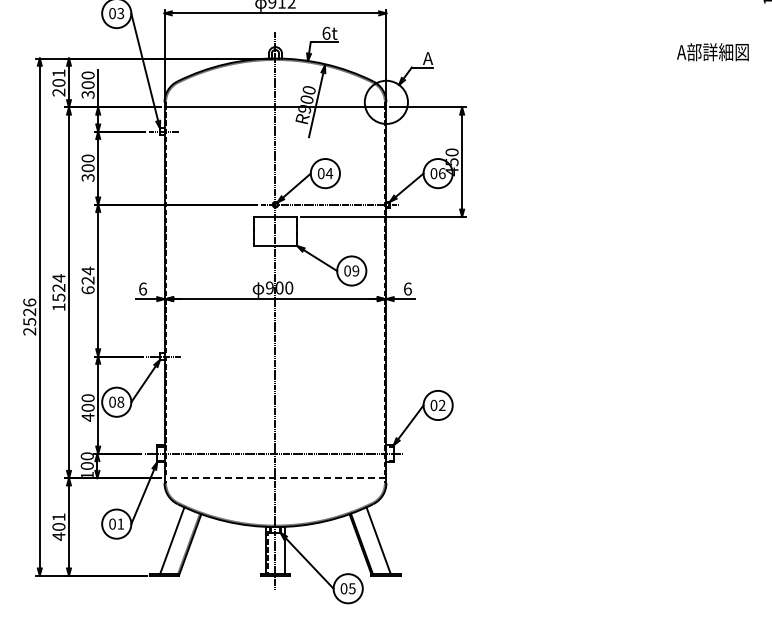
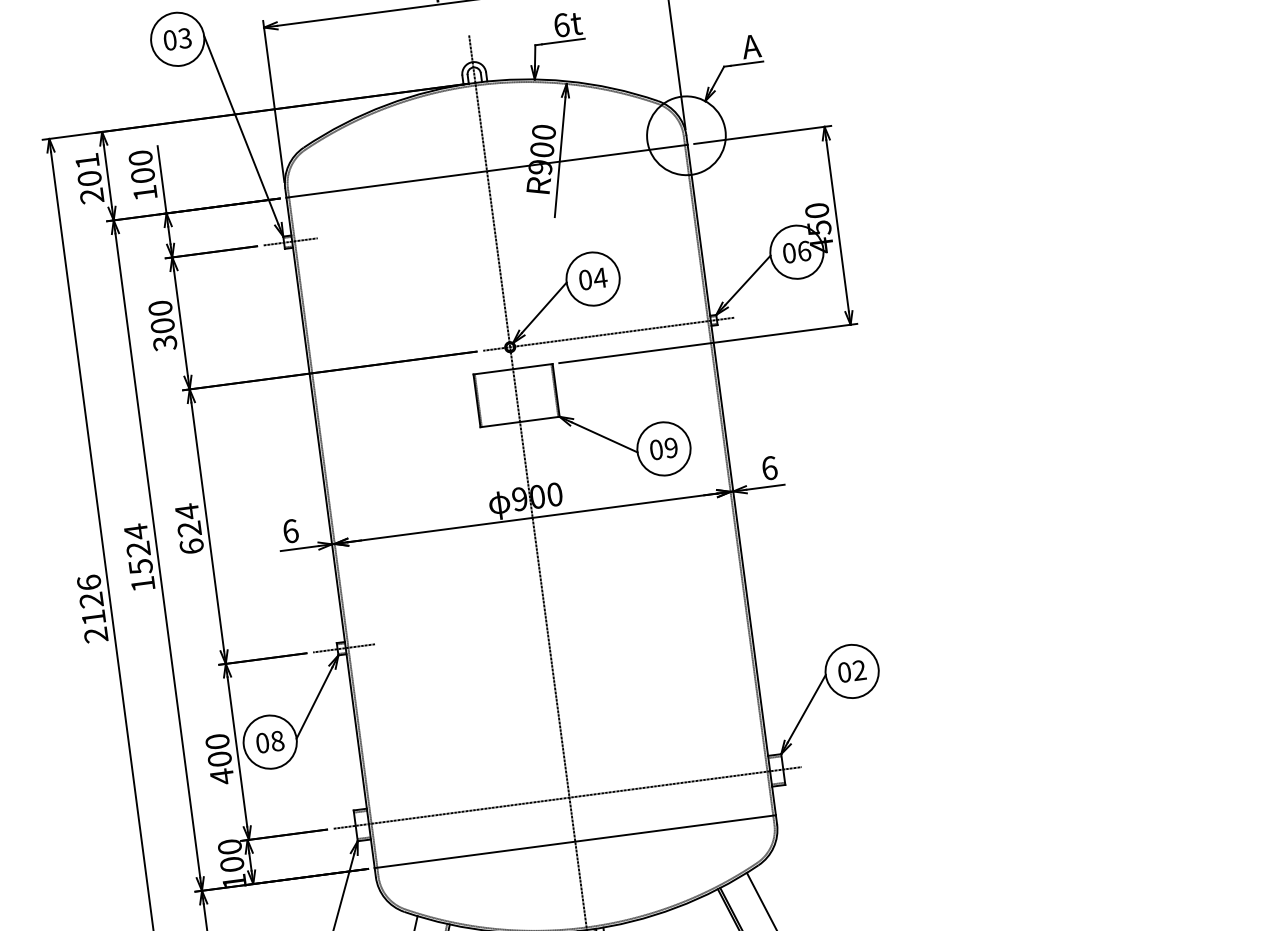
text: (87, 94) -> (144, 192), 300 -> 100
text: (29, 322) -> (93, 618), 2526 -> 2126
line: (275, 478) -> (575, 842), dashed -> solid

